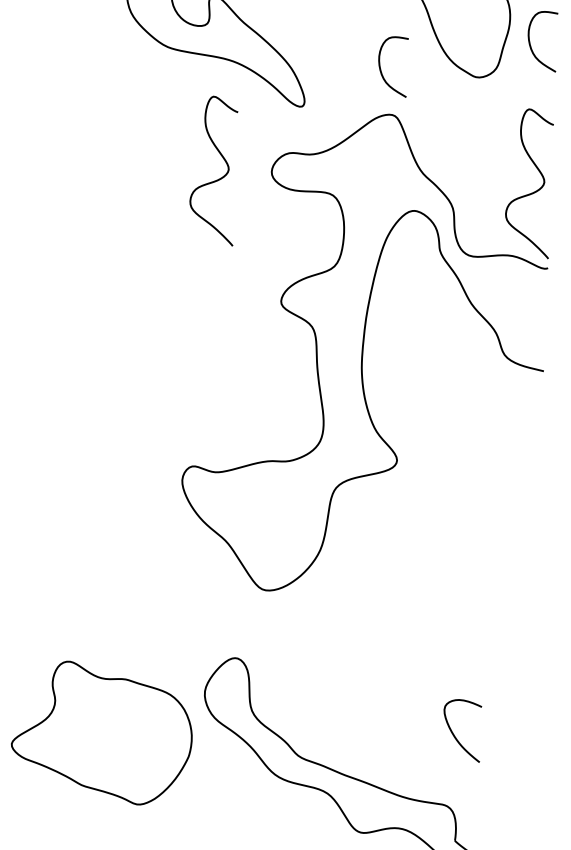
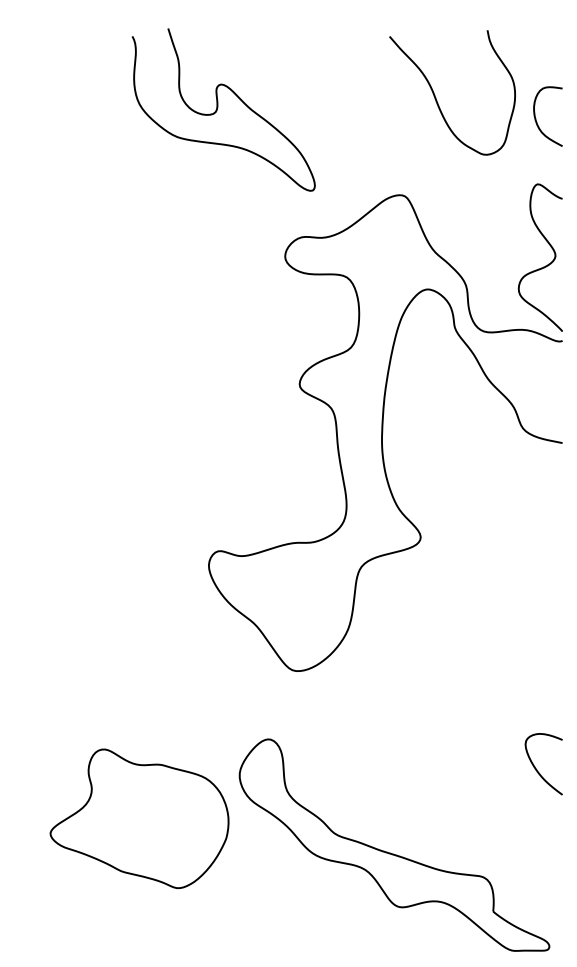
curve: (381, 68) -> (389, 149), removed
curve: (216, 179) -> (230, 266), removed
curve: (455, 735) -> (537, 769), moved

